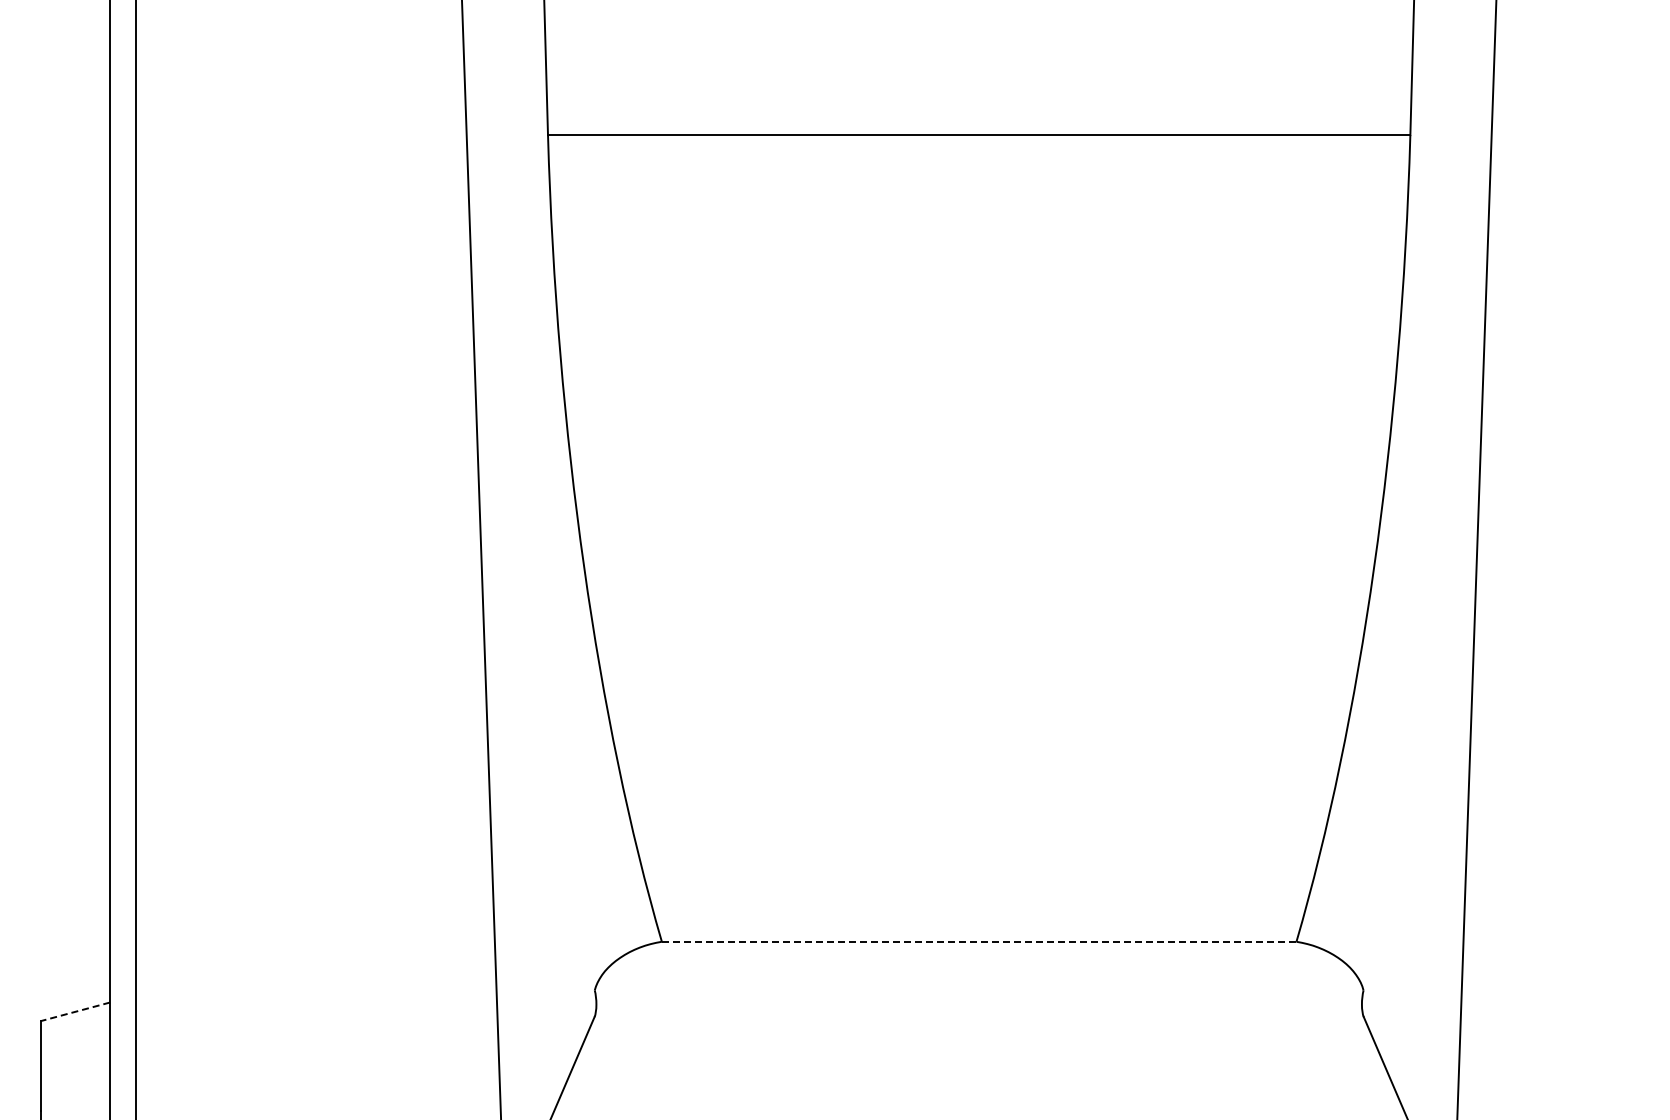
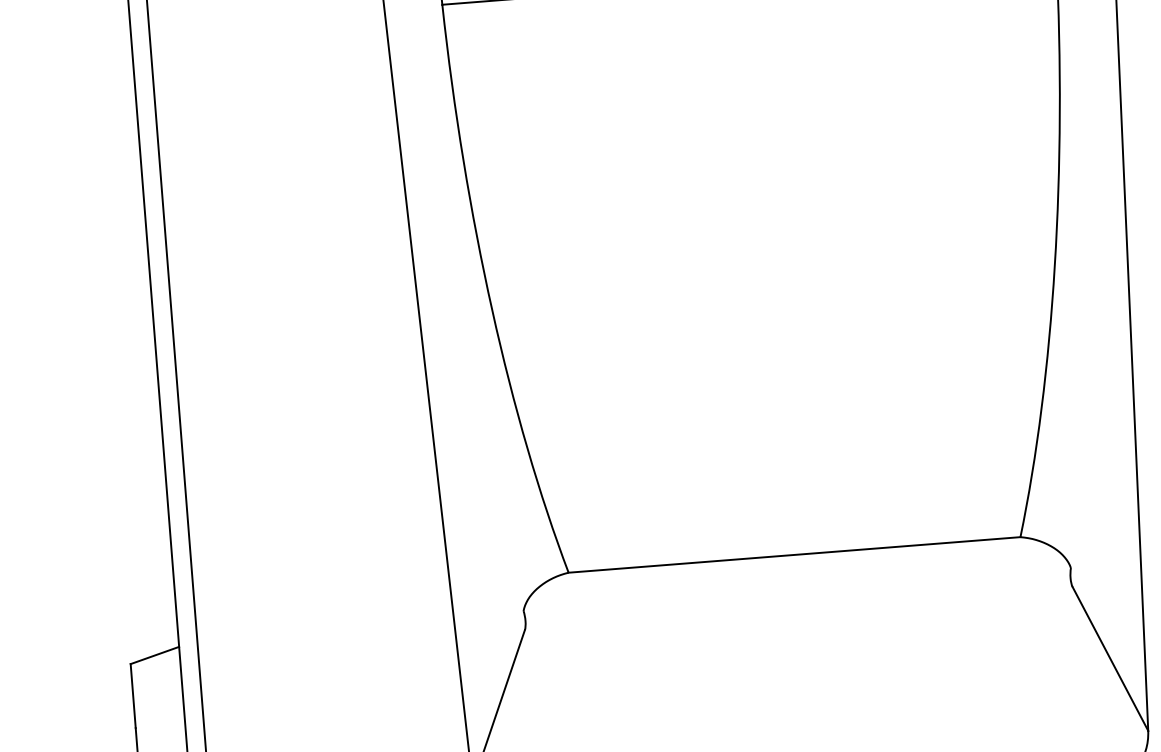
line: (978, 941) -> (794, 554), dashed -> solid
line: (75, 1011) -> (155, 655), dashed -> solid

